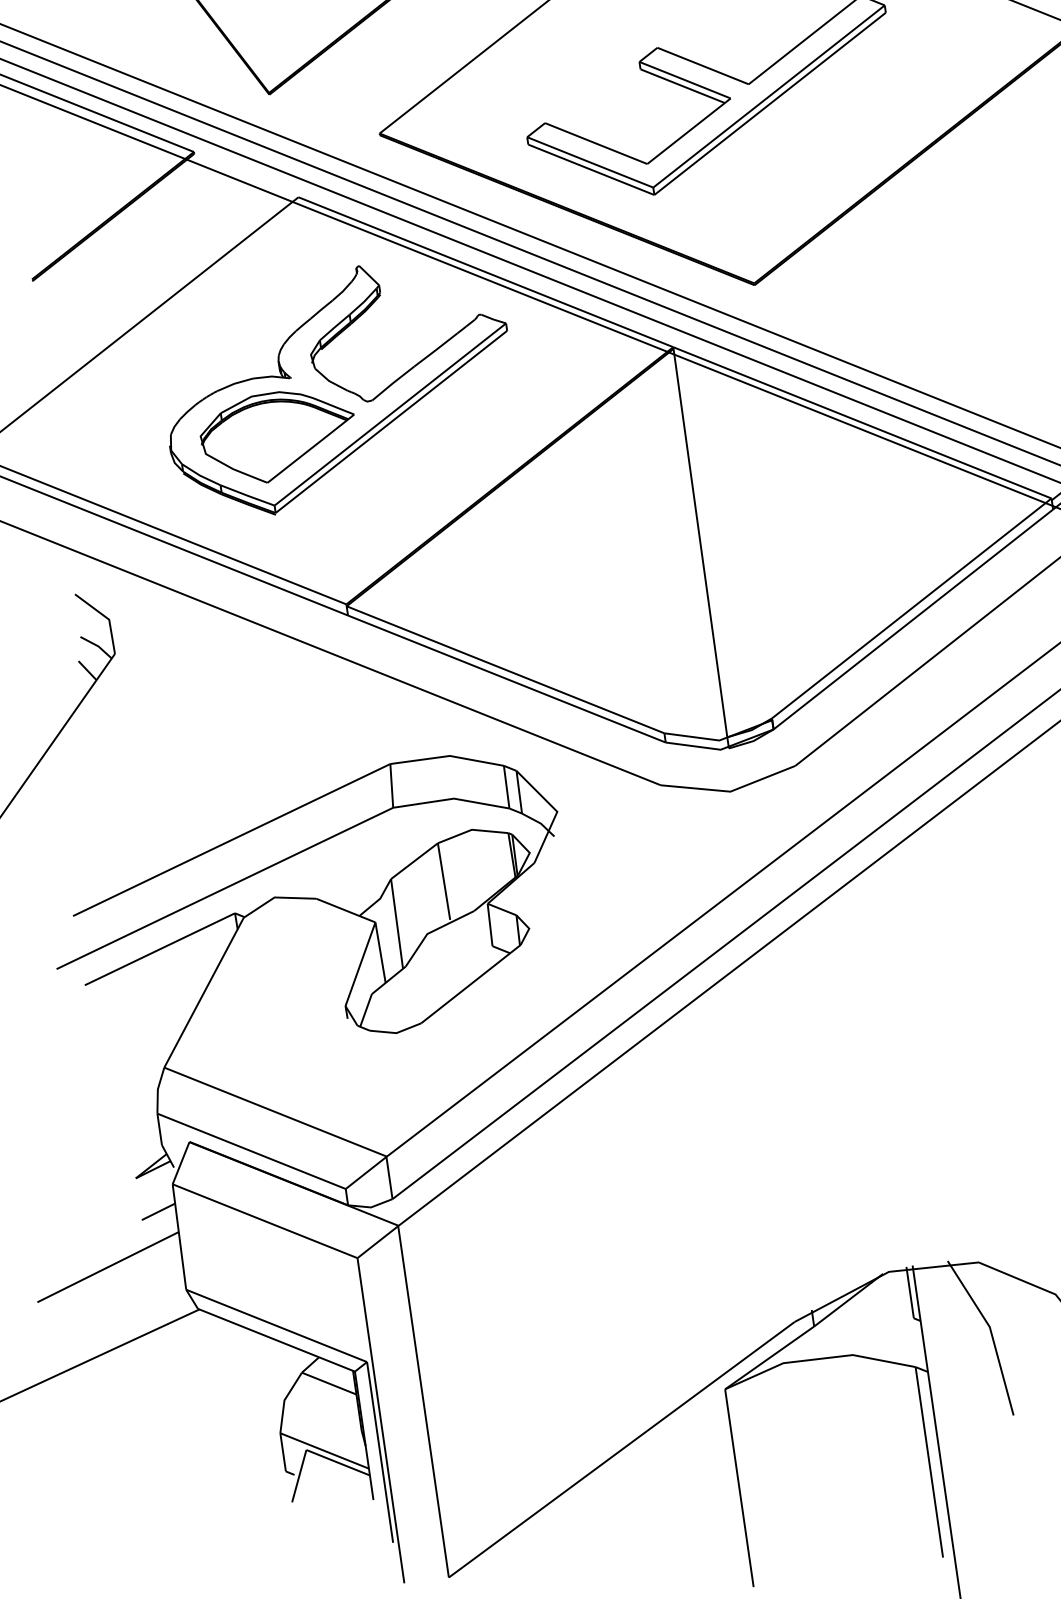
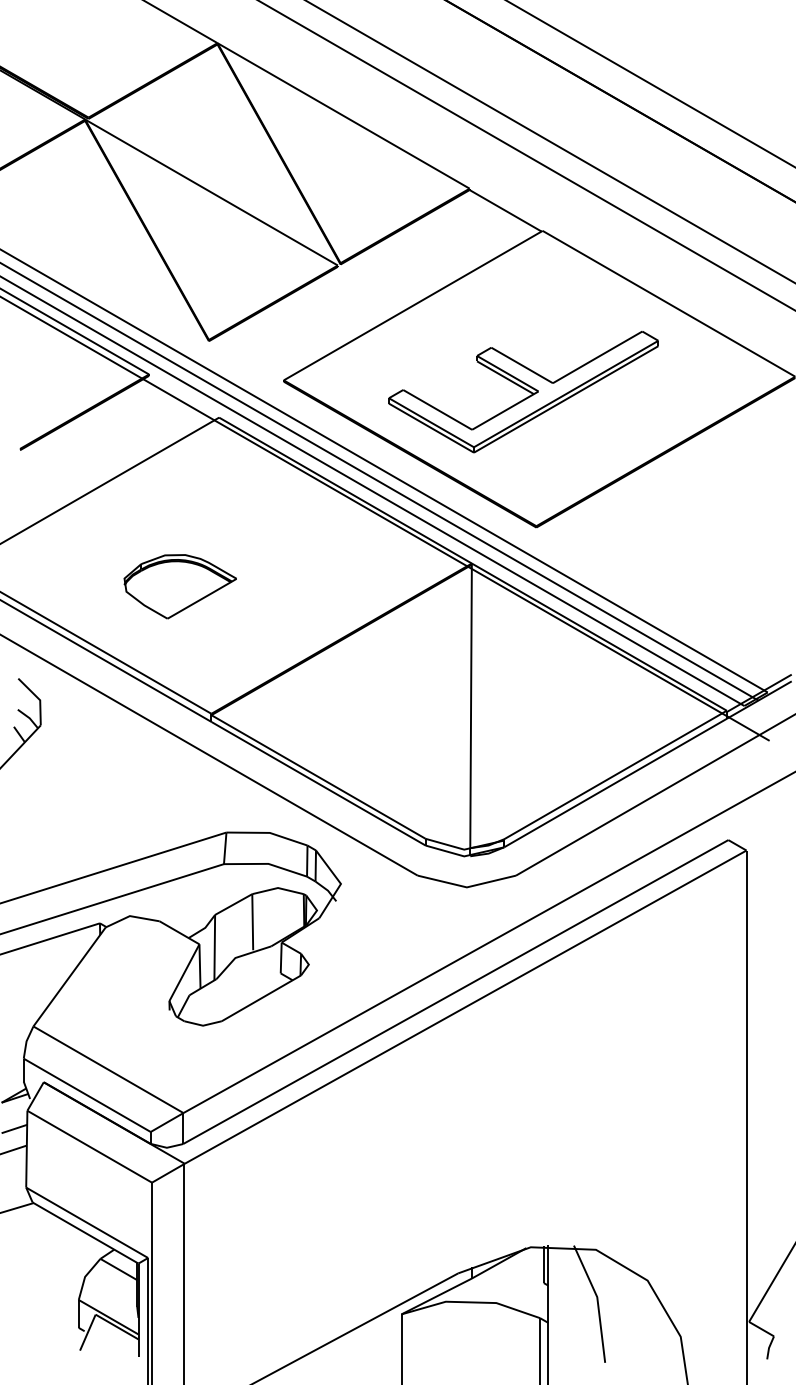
part: (337, 387) -> (227, 557), removed

